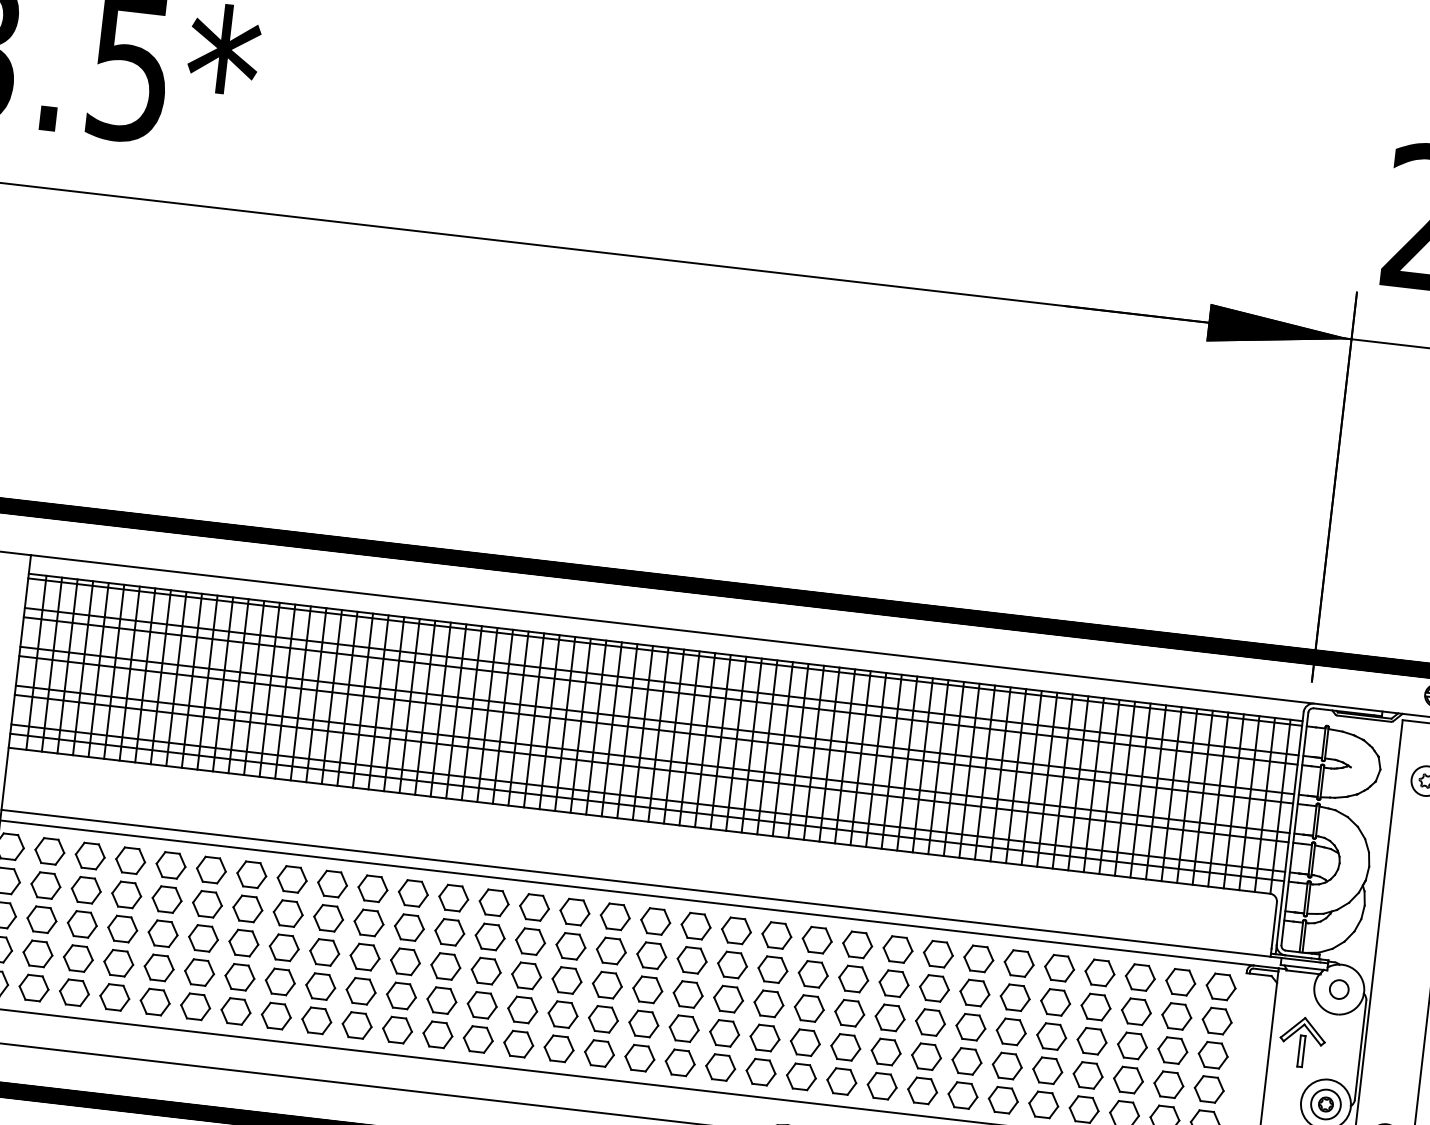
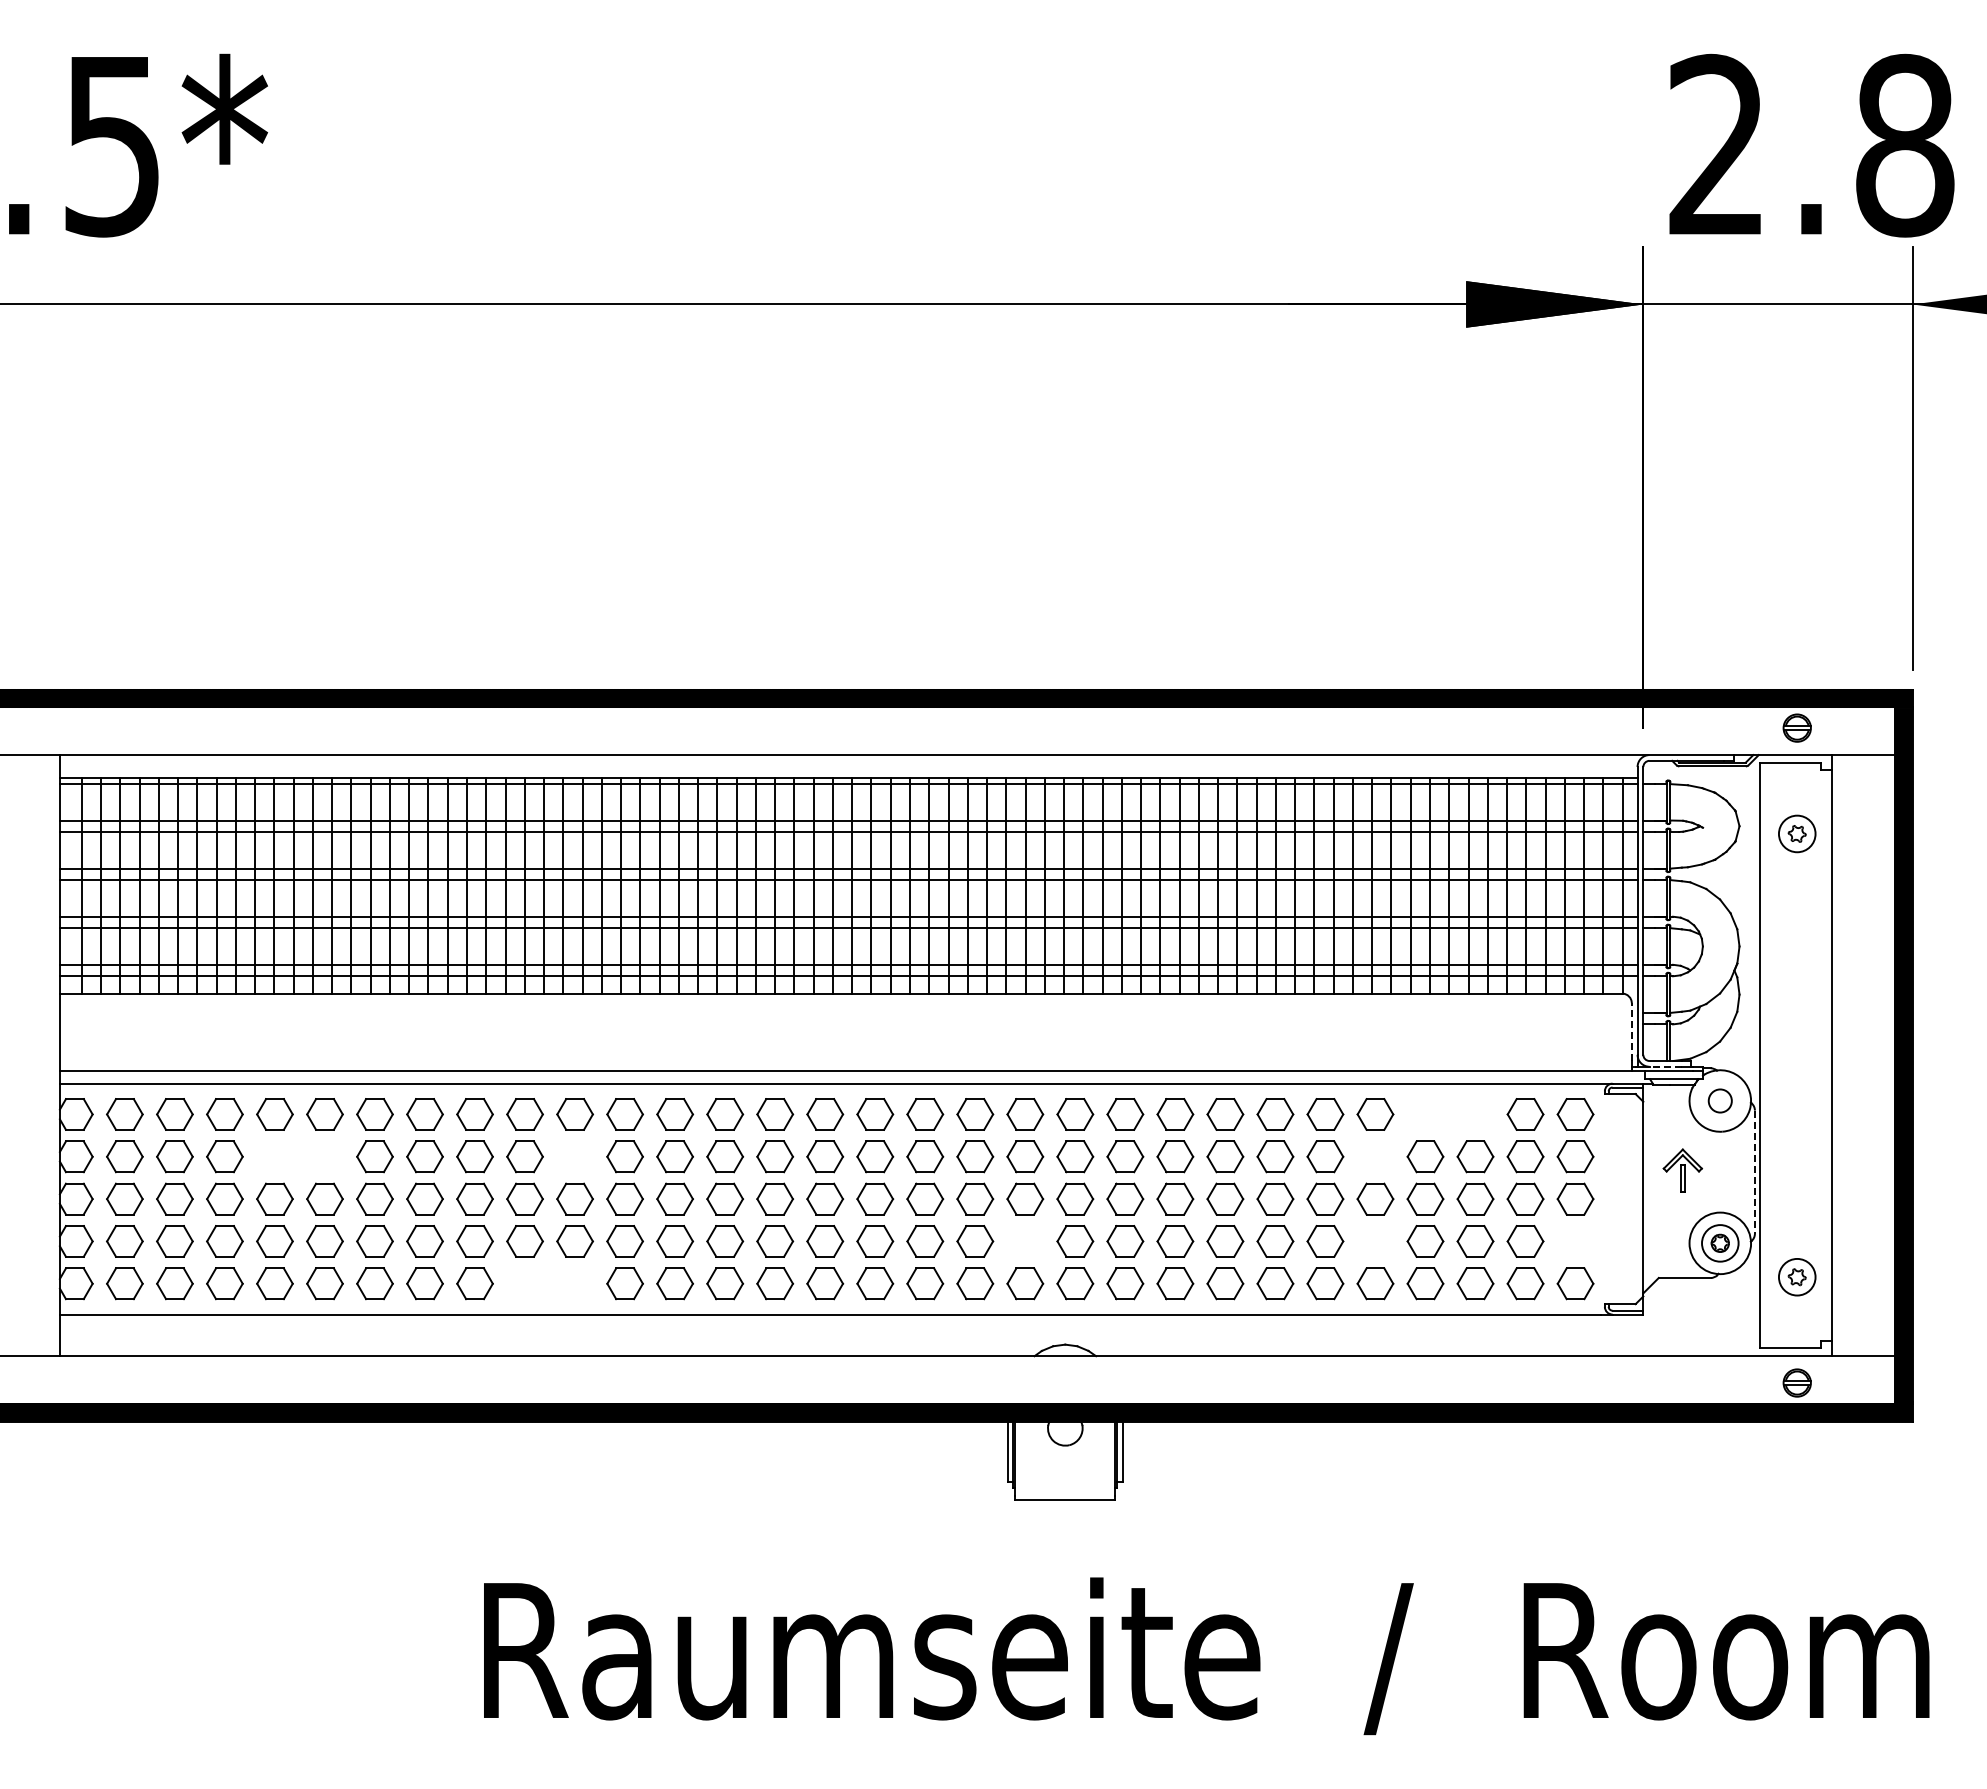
part: (166, 899) -> (274, 1156), removed
part: (207, 903) -> (324, 1156), removed
line: (1274, 925) -> (1631, 1031), solid -> dashed
part: (408, 927) -> (574, 1156), removed
line: (1298, 956) -> (1665, 1066), solid -> dashed
part: (1099, 972) -> (1425, 1114), removed
part: (1140, 977) -> (1475, 1114), removed
part: (1055, 1002) -> (1375, 1156), removed
part: (356, 1025) -> (524, 1283), removed
part: (397, 1029) -> (574, 1283), removed
part: (765, 1038) -> (1025, 1241), removed
part: (1302, 1042) -> (1682, 1170), size x0.7
line: (1360, 1050) -> (1754, 1172), solid -> dashed
part: (1047, 1070) -> (1375, 1241), removed
part: (1209, 1089) -> (1575, 1241), removed

